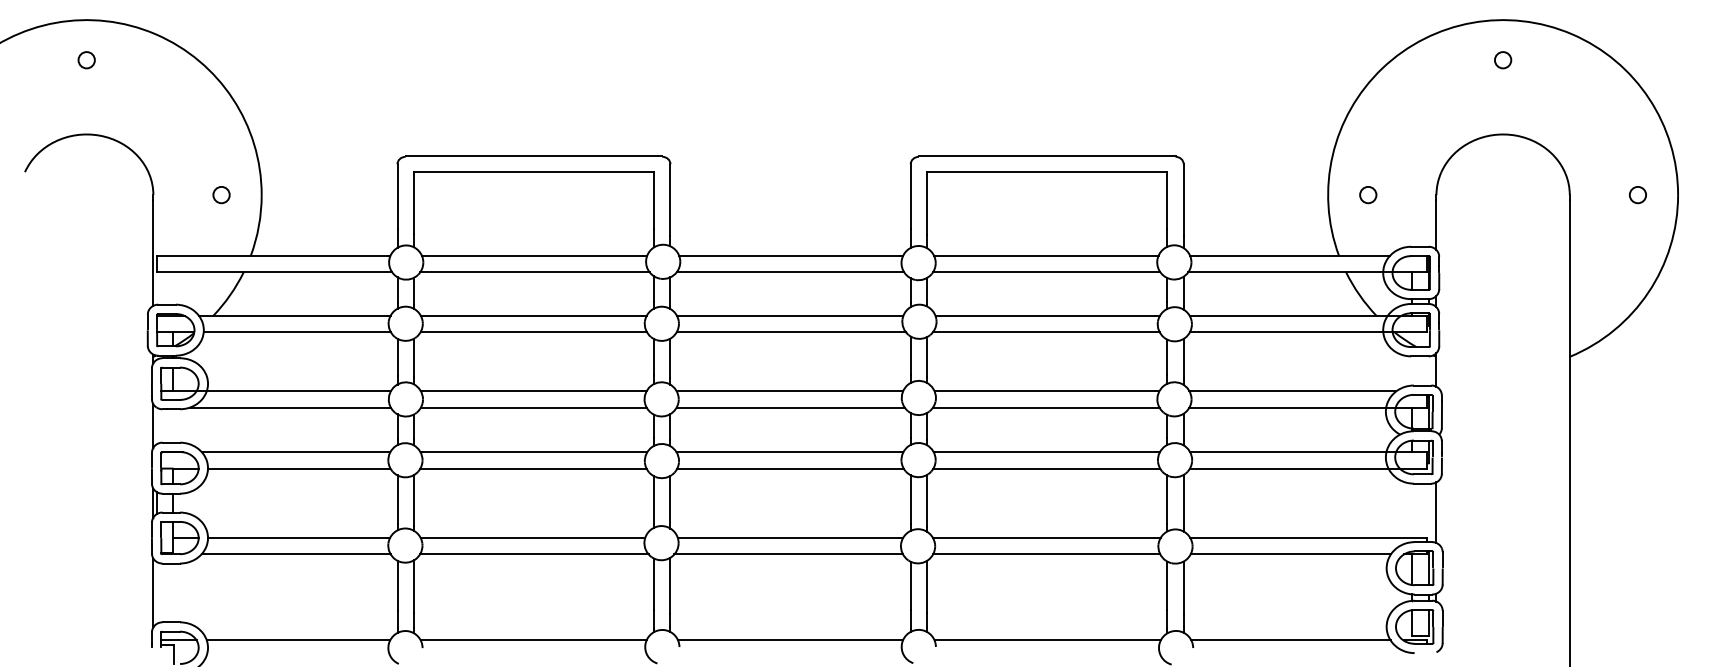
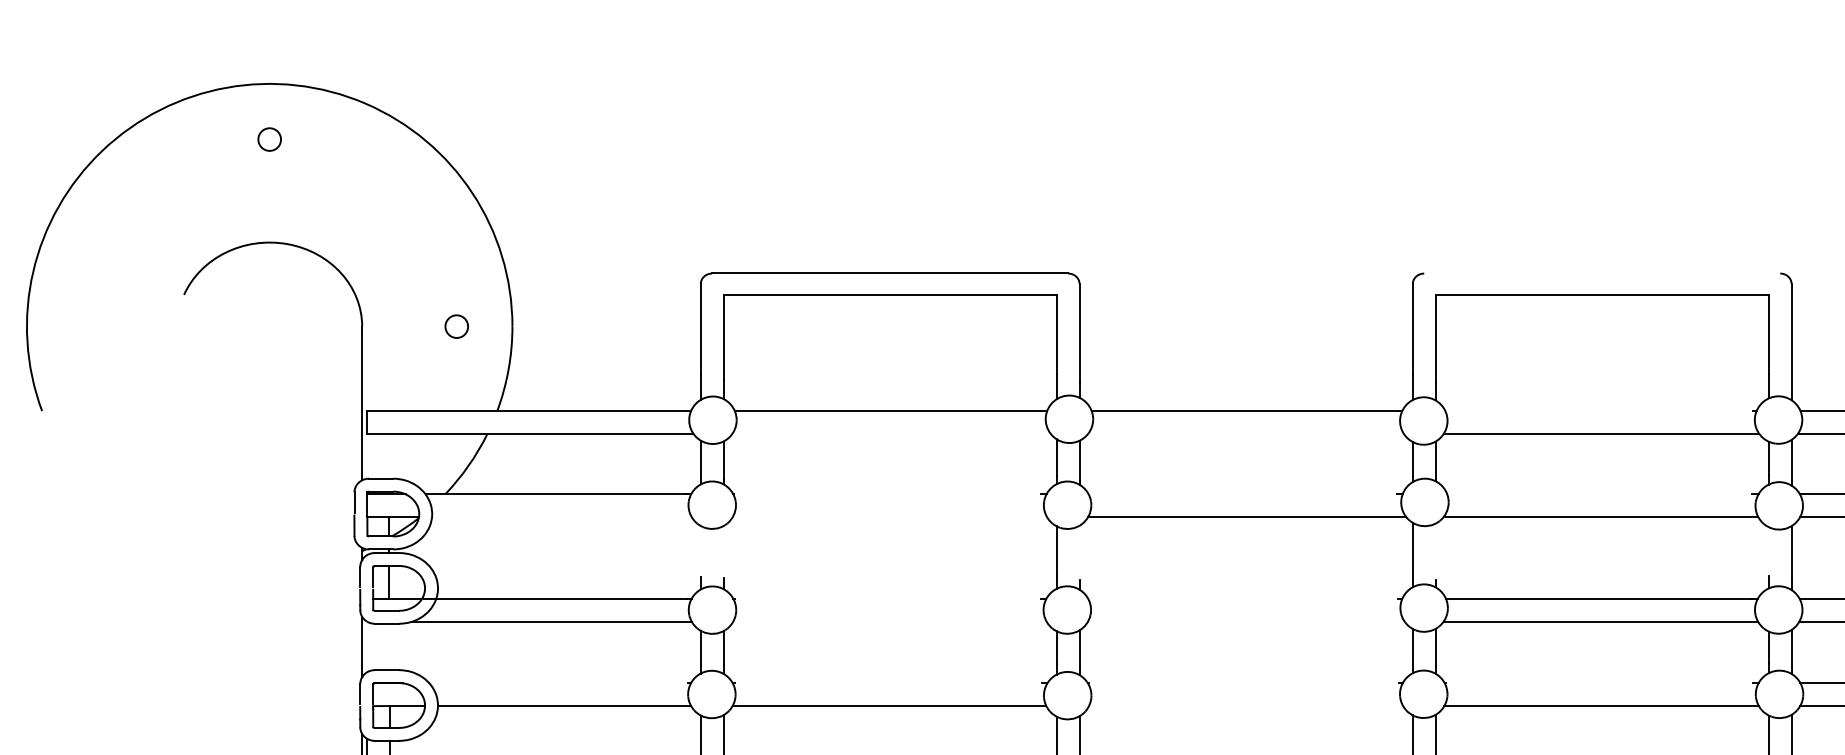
line: (1046, 156) -> (1601, 273), removed
line: (1044, 255) -> (1598, 410), removed
line: (534, 272) -> (890, 434), removed
line: (790, 272) -> (1246, 434), removed
line: (531, 315) -> (886, 493), removed
line: (788, 315) -> (1243, 493), removed
line: (1045, 315) -> (1599, 493), removed
line: (296, 332) -> (560, 517), removed
line: (533, 332) -> (889, 517), removed
line: (397, 356) -> (700, 550), removed
line: (1167, 356) -> (1769, 550), removed
line: (413, 357) -> (723, 551), removed
line: (670, 357) -> (1079, 551), removed
line: (927, 357) -> (1436, 551), removed
line: (531, 391) -> (886, 599), removed
line: (787, 391) -> (1241, 599), removed
line: (533, 407) -> (889, 621), removed
line: (790, 407) -> (1246, 621), removed
line: (294, 452) -> (557, 683), removed
line: (532, 452) -> (888, 683), removed
line: (788, 452) -> (1243, 683), removed
line: (1045, 452) -> (1599, 683), removed
line: (790, 468) -> (1246, 705), removed

